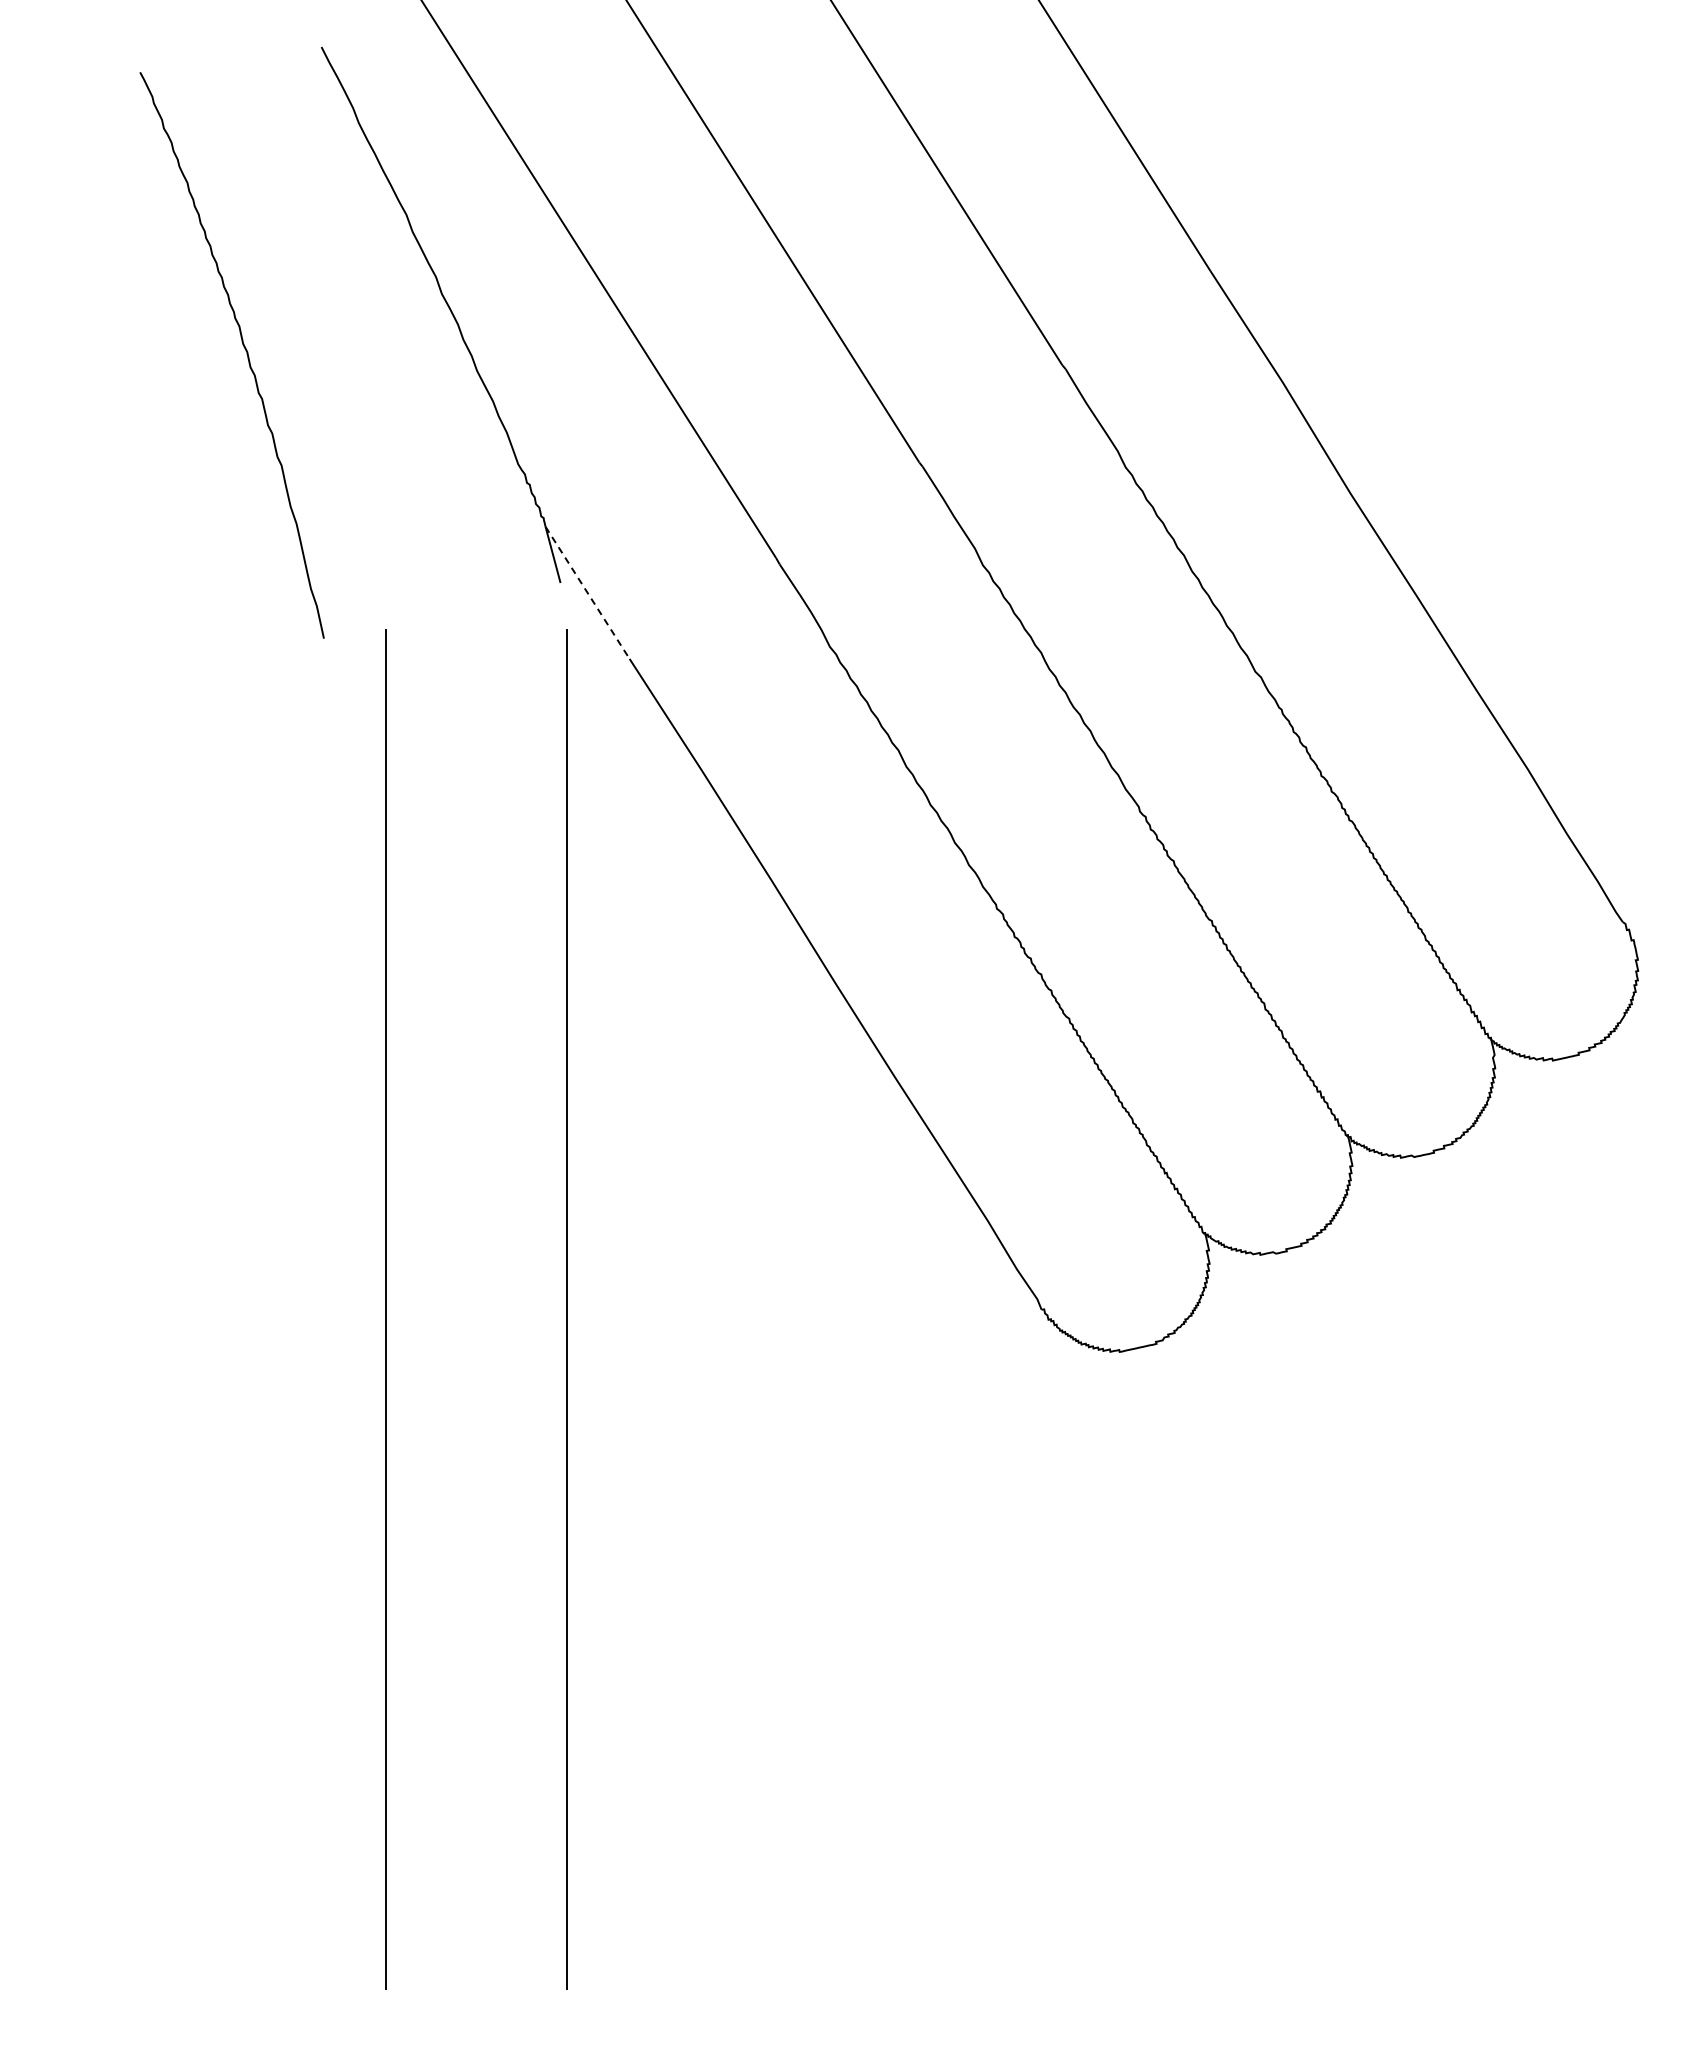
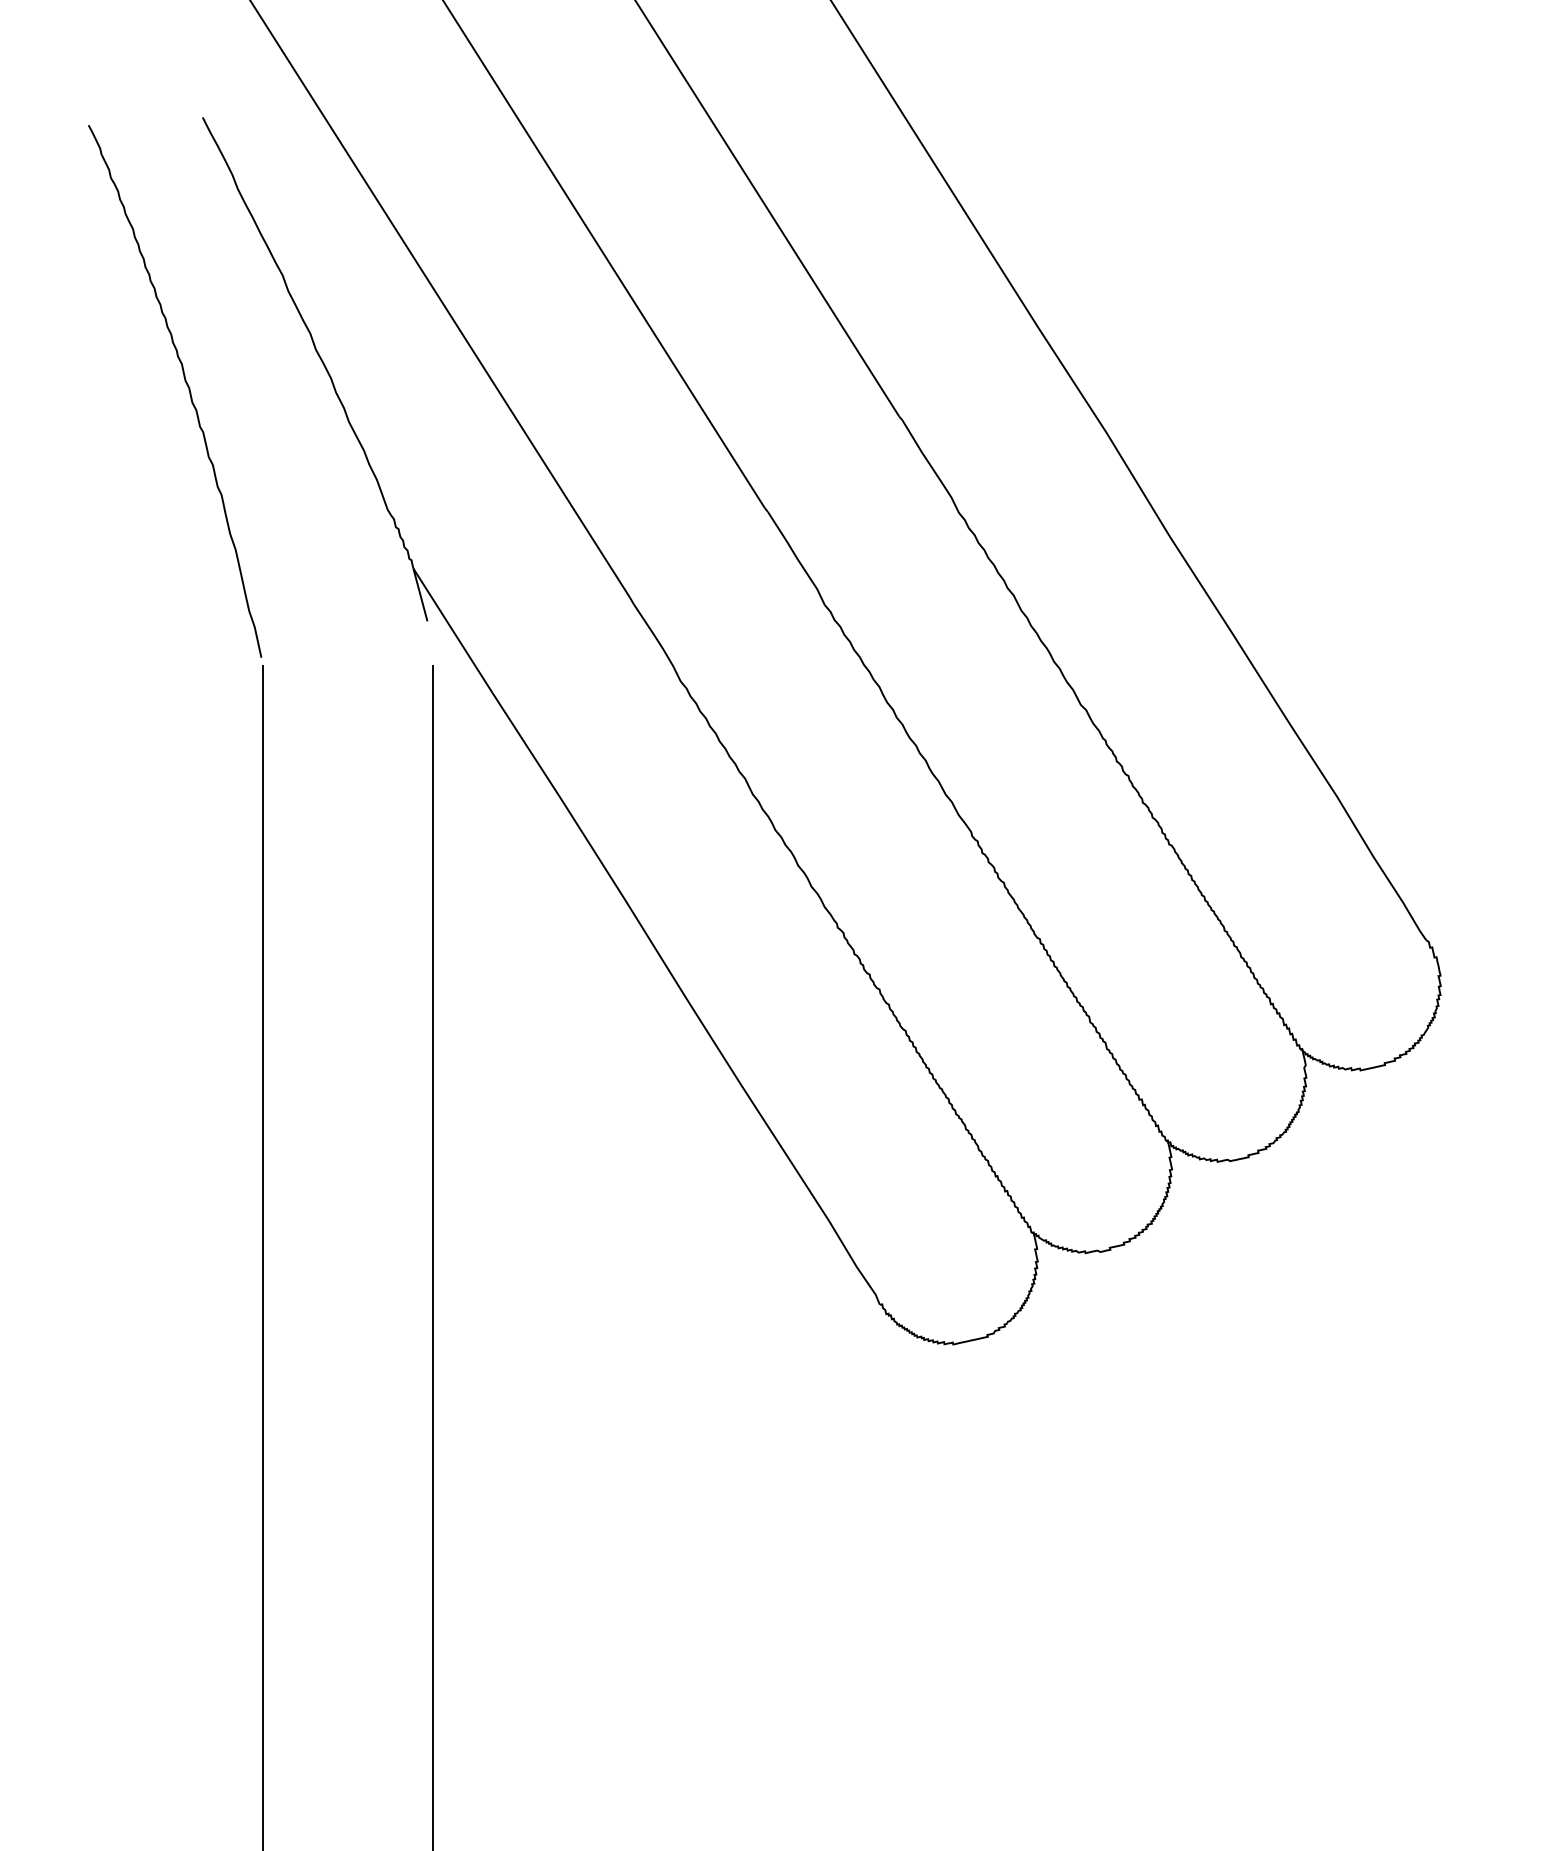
curve: (244, 349) -> (186, 385), moved
line: (587, 593) -> (452, 631), dashed -> solid

